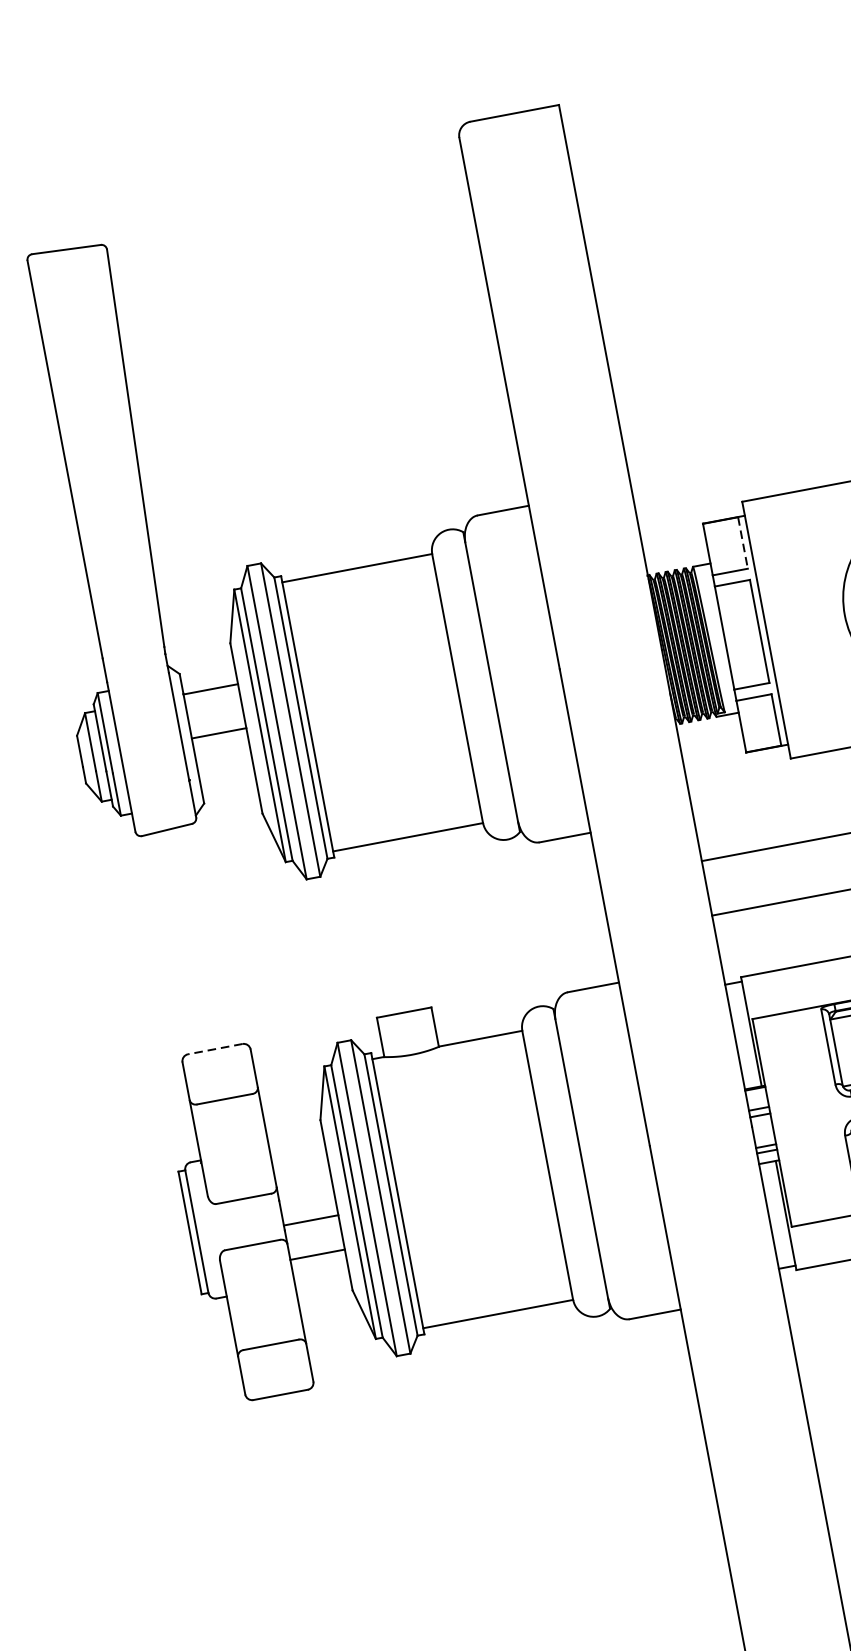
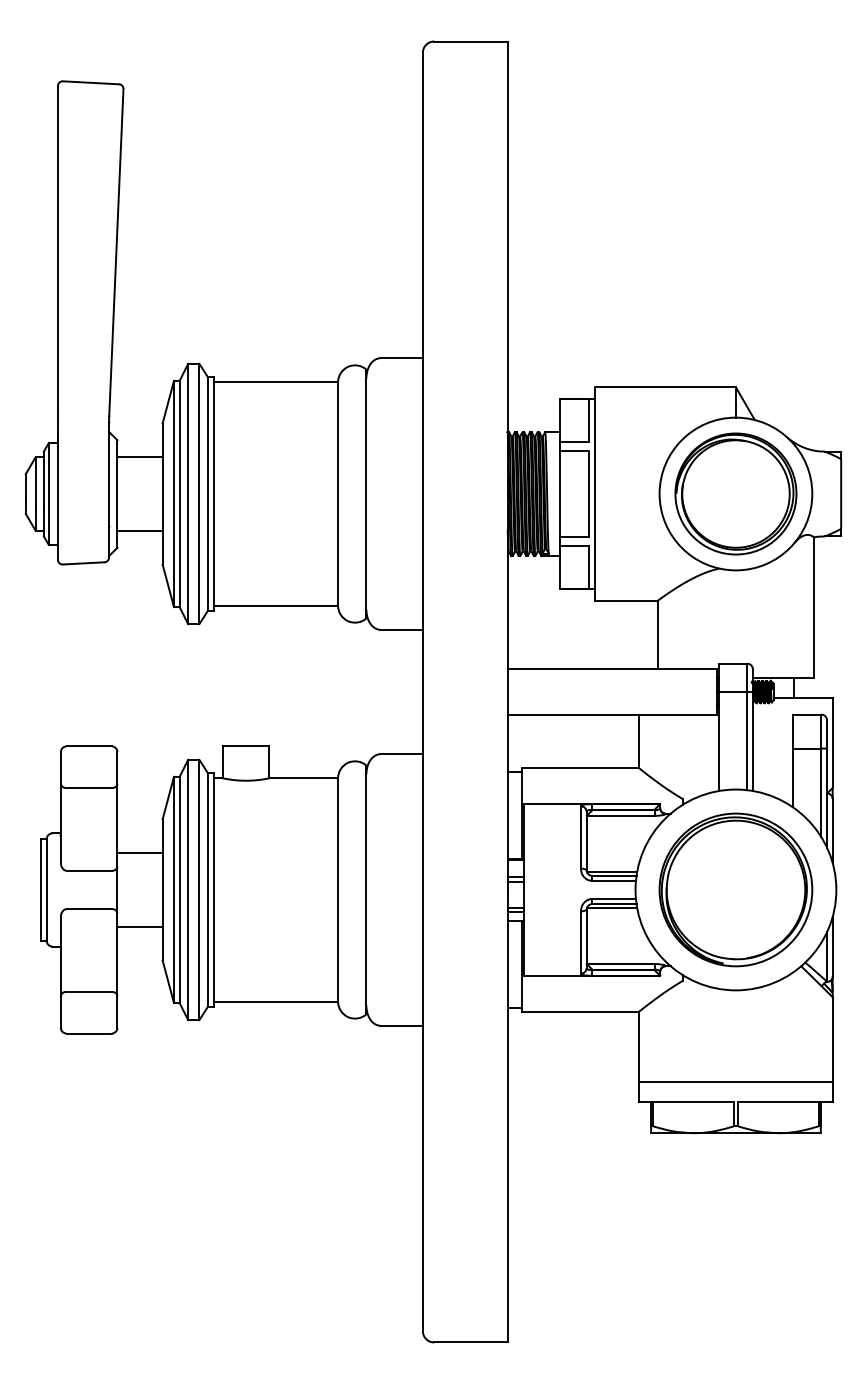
line: (742, 544) -> (588, 421), dashed -> solid
line: (218, 733) -> (139, 530), moved
line: (215, 1049) -> (89, 746), dashed -> solid
line: (310, 1220) -> (139, 853), moved

